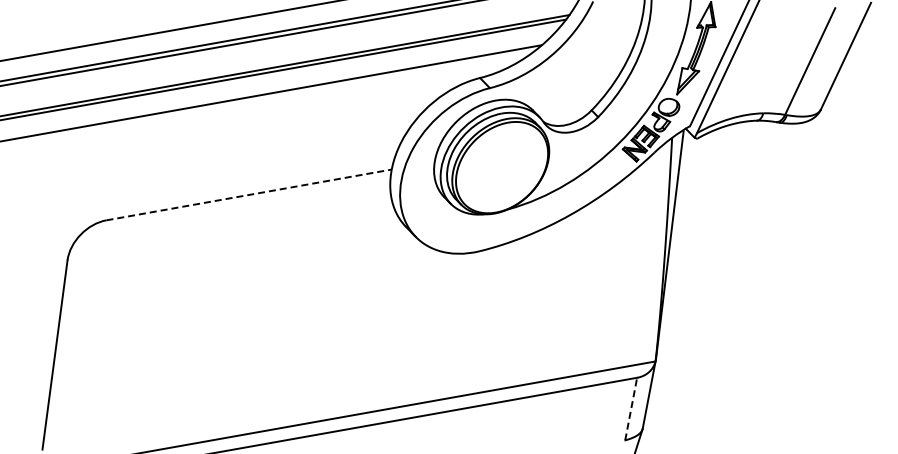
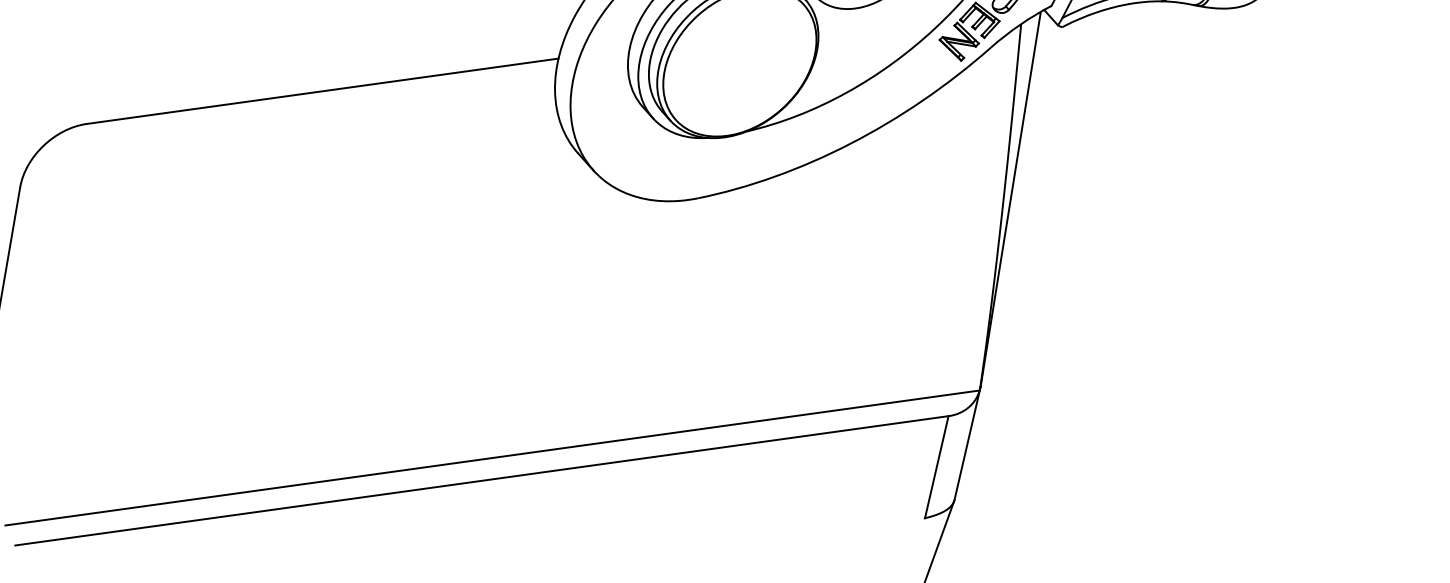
line: (249, 194) -> (323, 90), dashed -> solid
line: (631, 409) -> (937, 467), dashed -> solid

